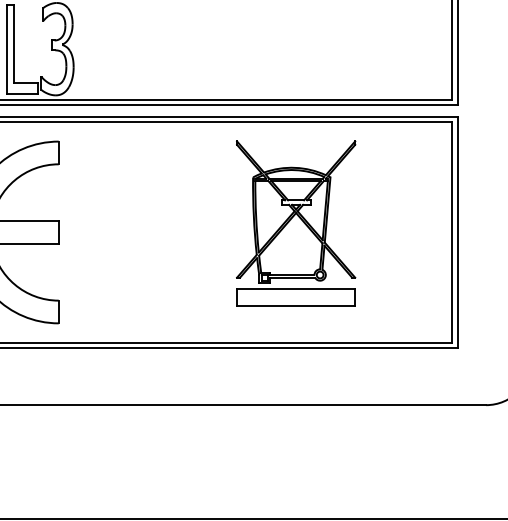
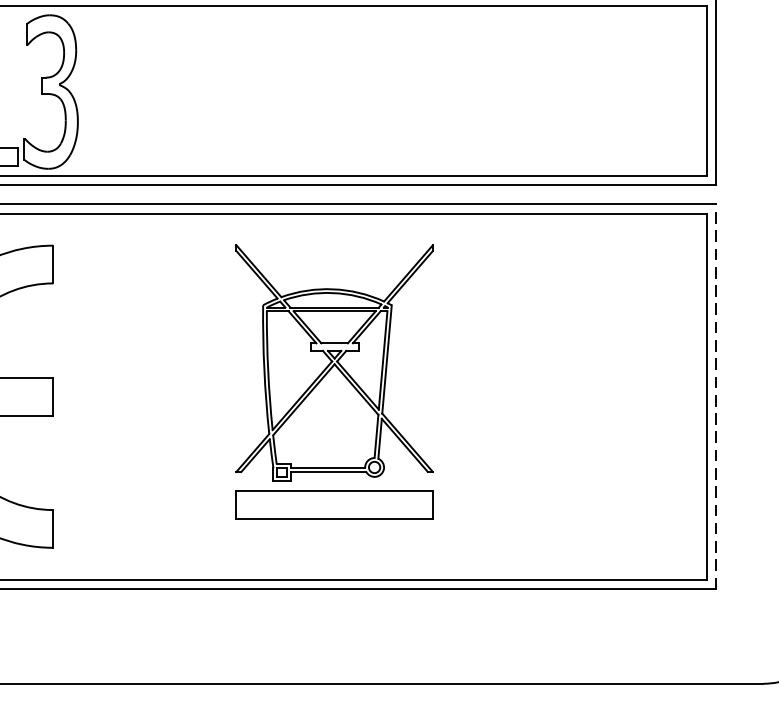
part: (296, 223) -> (335, 381), moved
line: (457, 232) -> (715, 396), solid -> dashed

